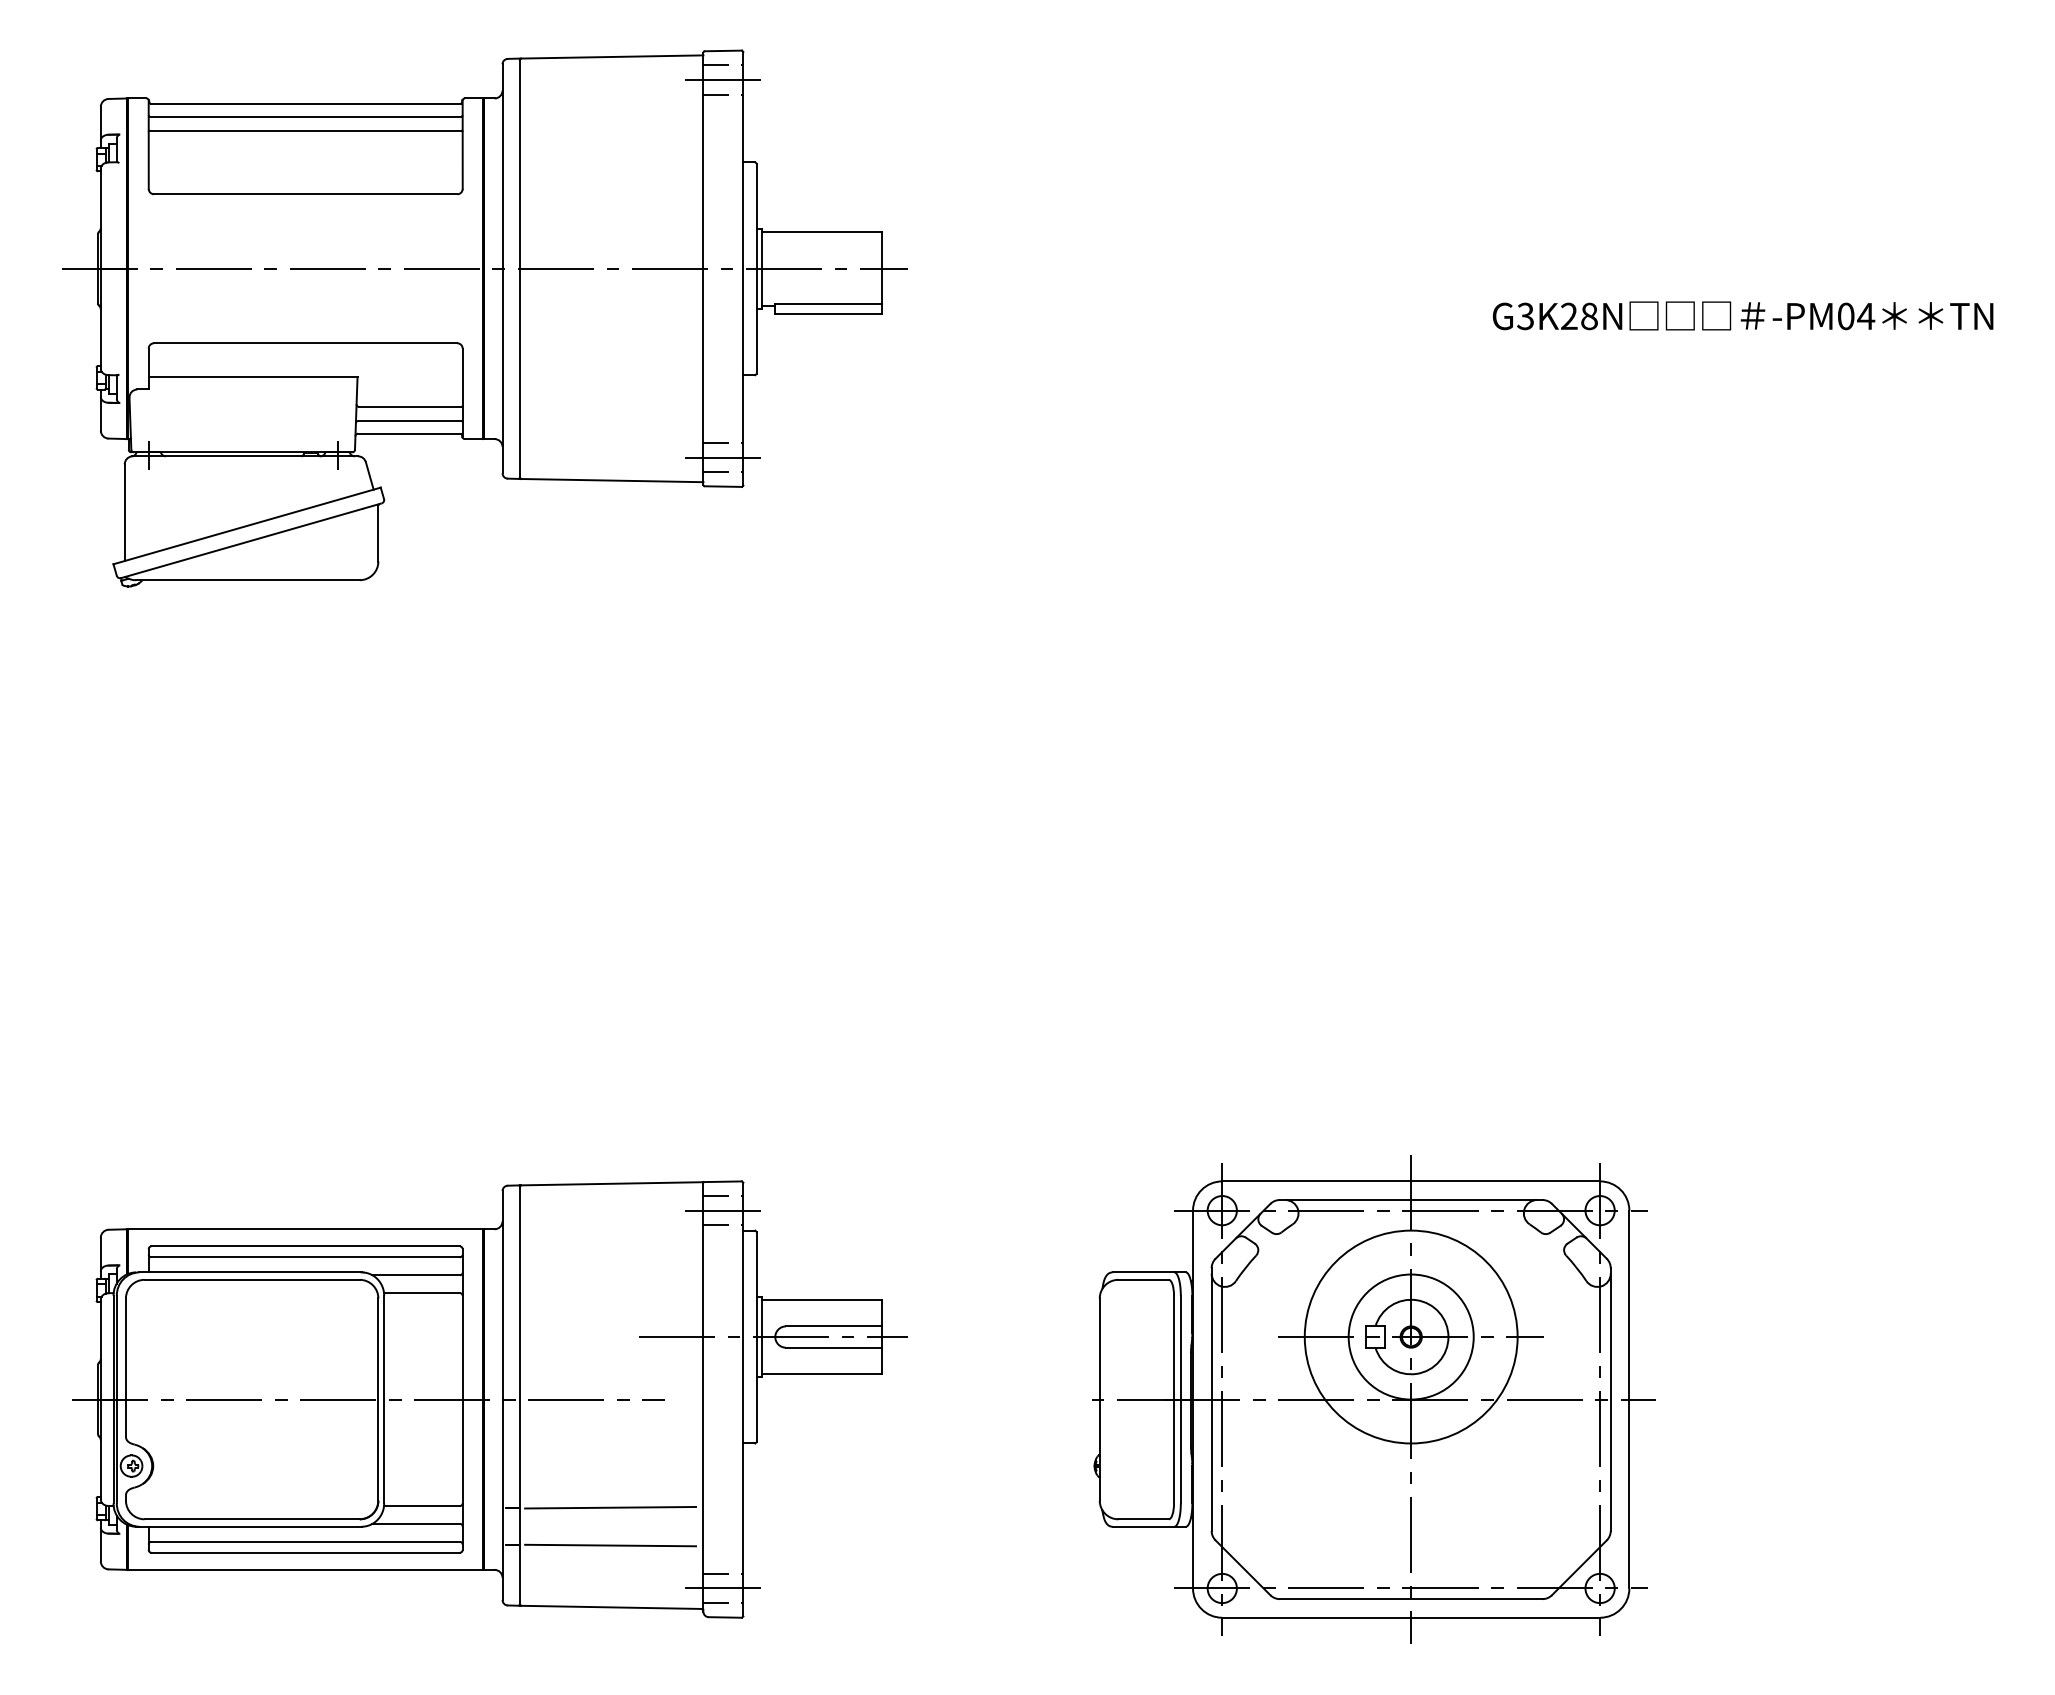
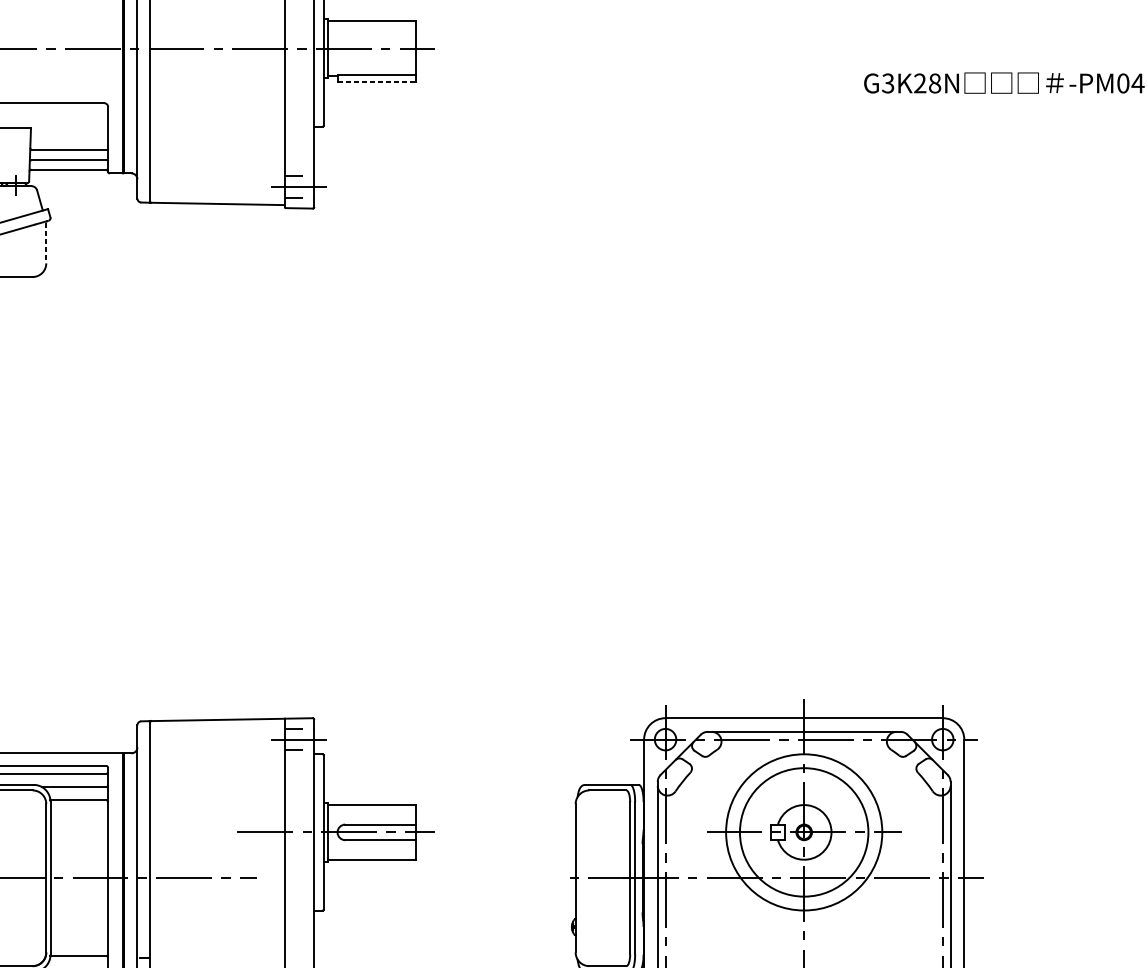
line: (829, 314) -> (377, 82), solid -> dashed
line: (378, 533) -> (46, 242), solid -> dashed
circle: (1410, 1336) -> (803, 832), size x1.4
line: (610, 1507) -> (216, 957), removed

